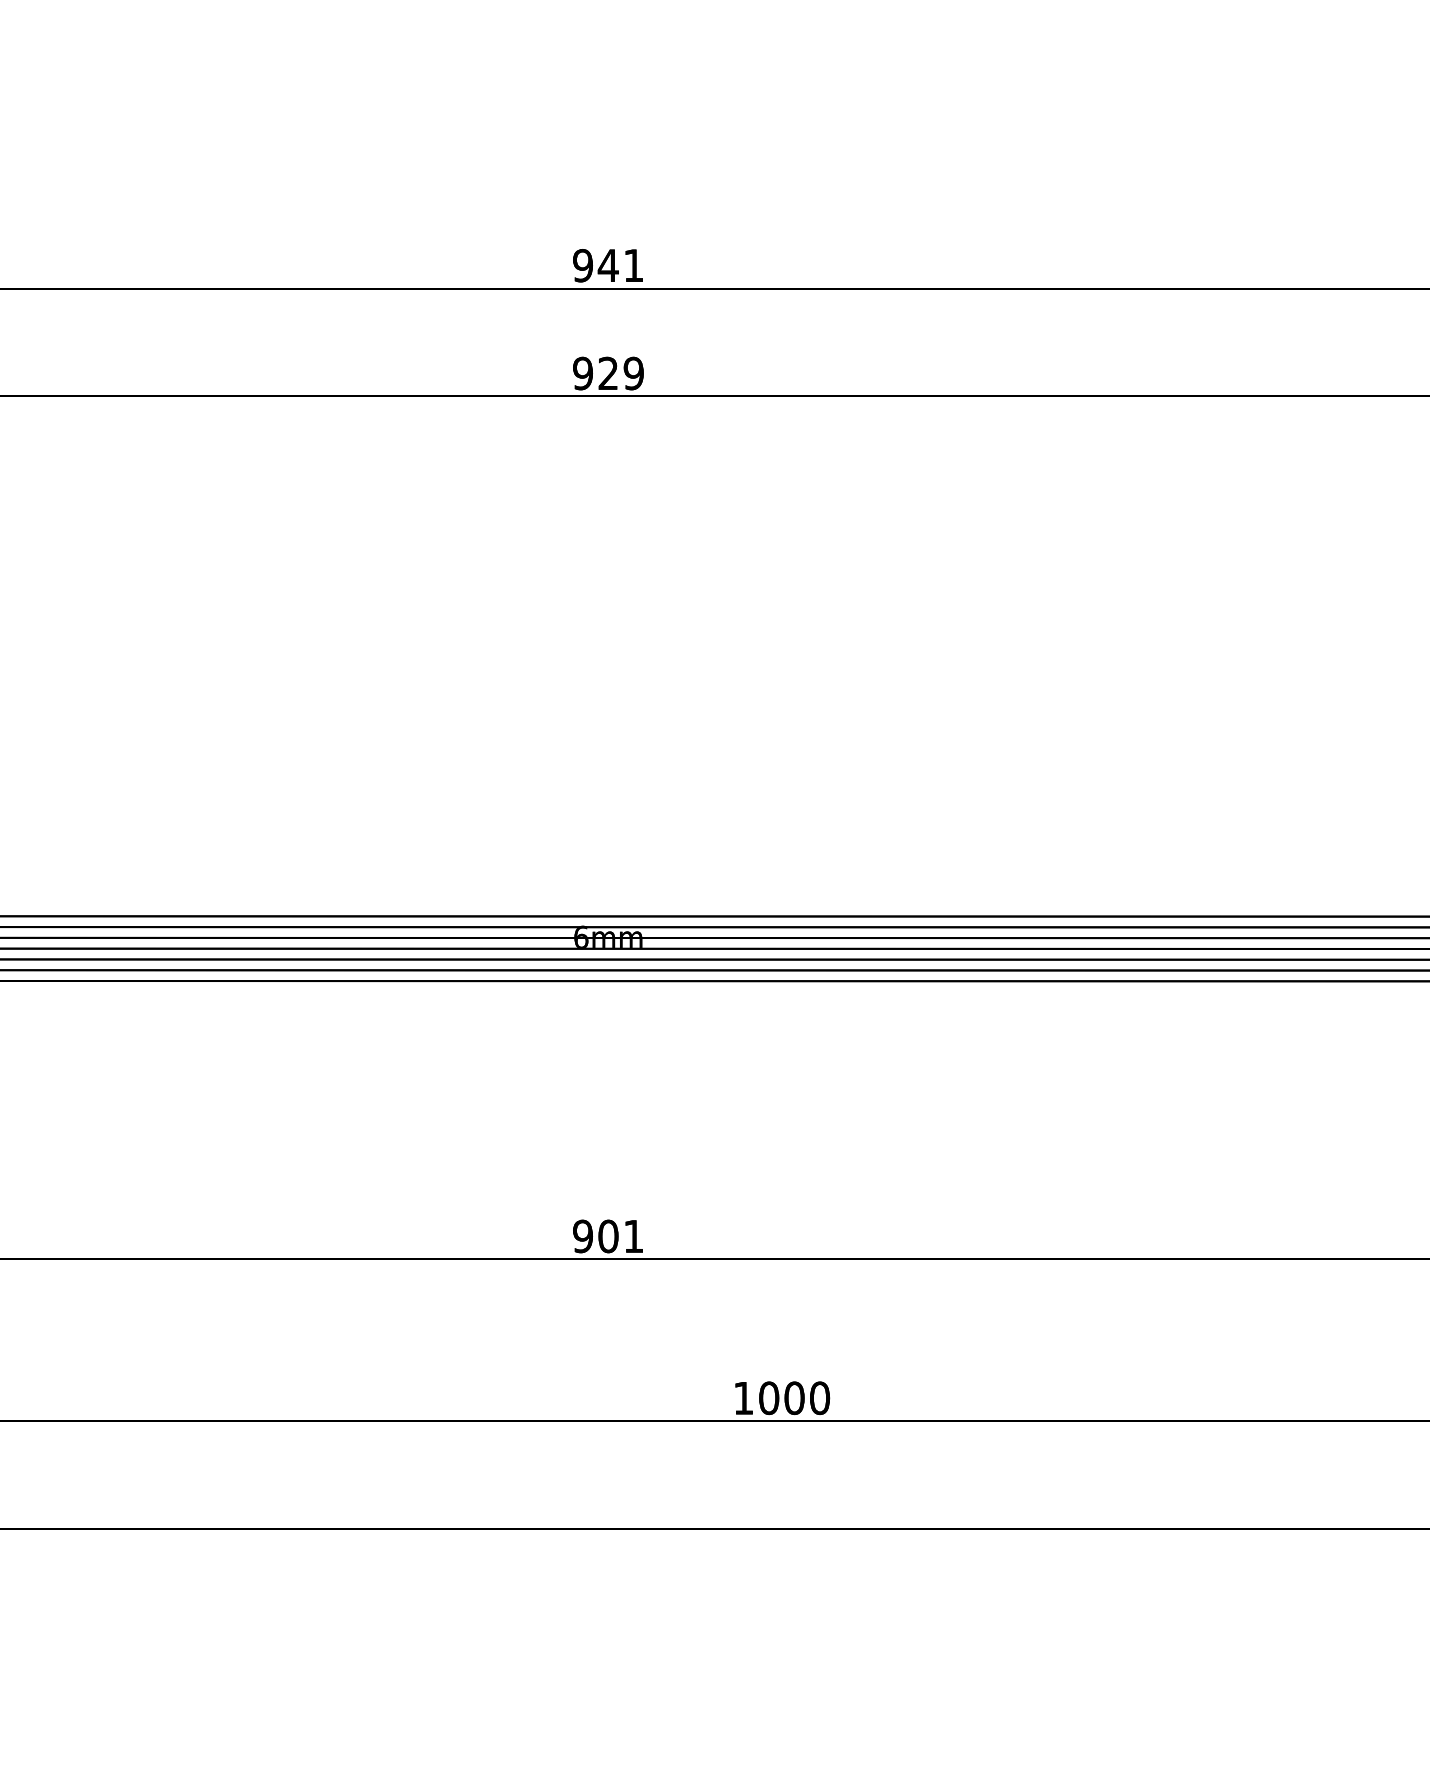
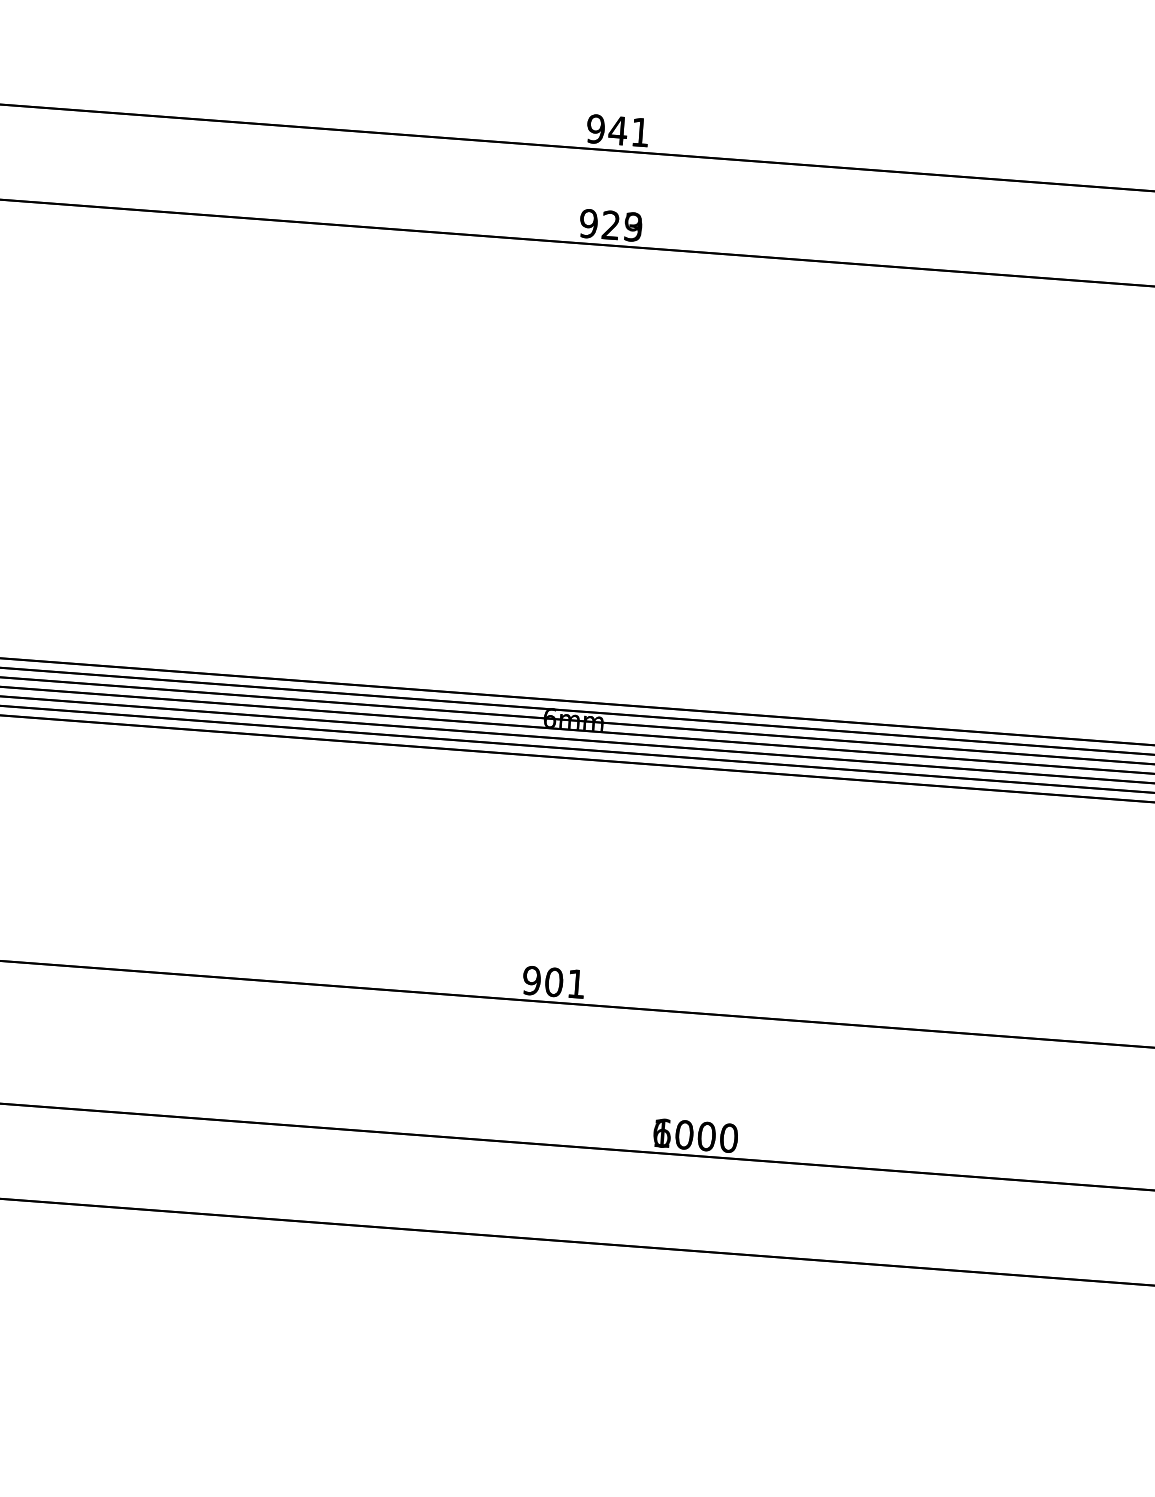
text: (633, 373) -> (633, 227), 929 -> 923
text: (743, 1397) -> (662, 1132), 1000 -> 6000

